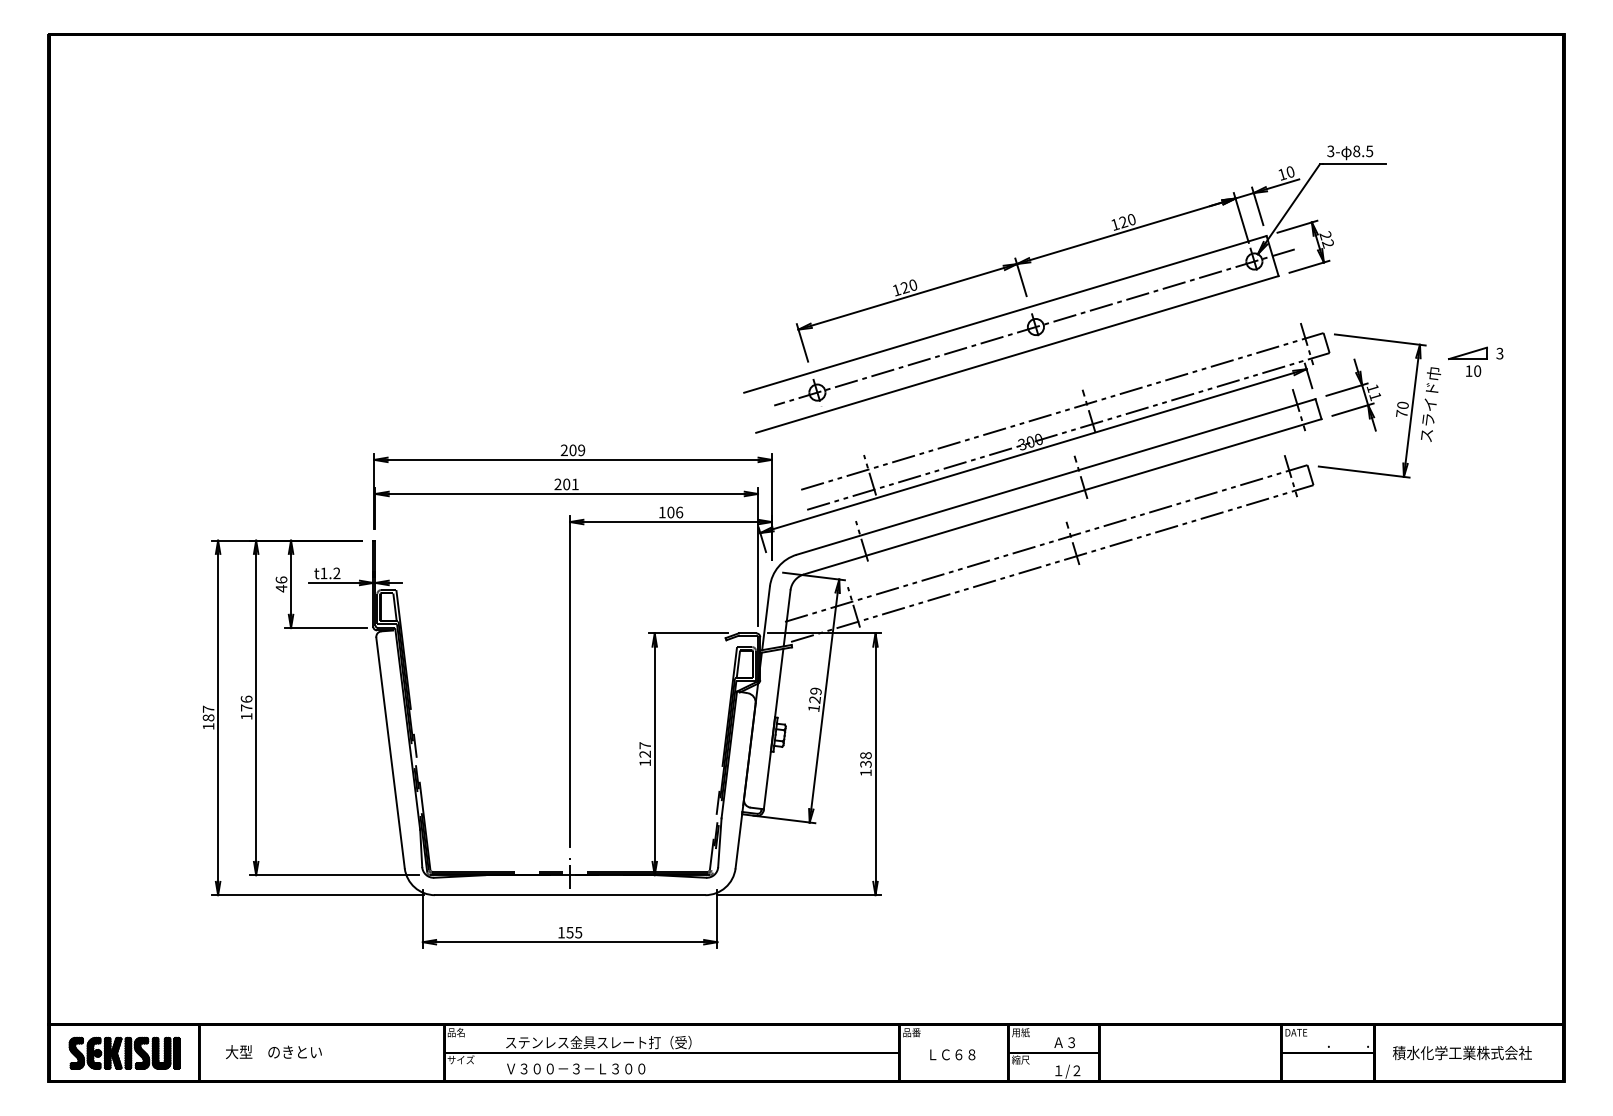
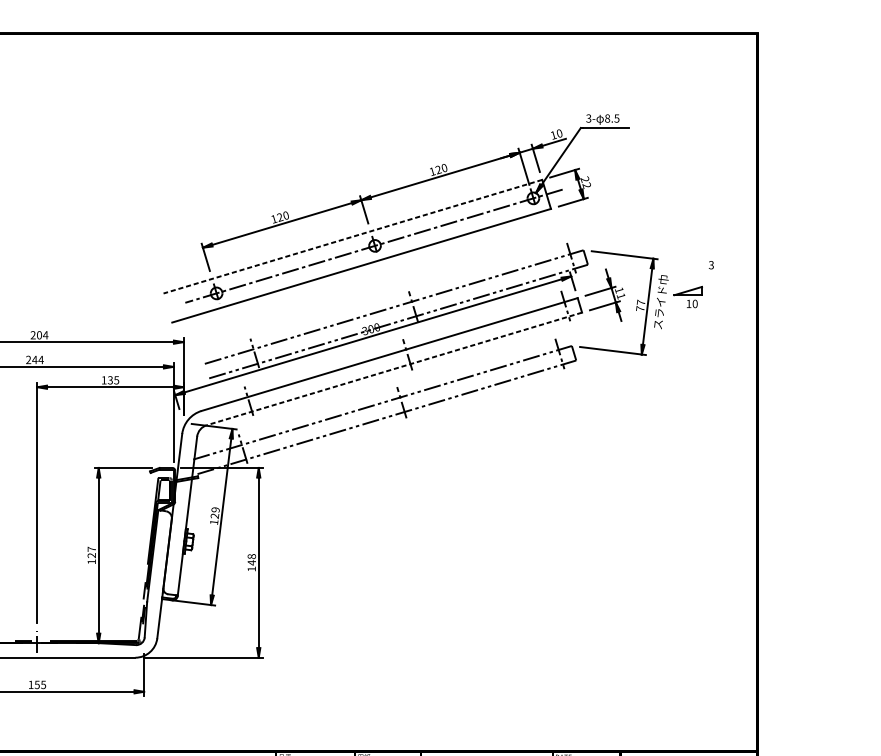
line: (1005, 314) -> (352, 236), solid -> dashed
part: (1467, 361) -> (687, 296), moved
text: (1402, 404) -> (640, 302), 70 -> 77
text: (581, 450) -> (45, 335), 209 -> 204
text: (570, 484) -> (37, 360), 201 -> 244
line: (1062, 496) -> (394, 368), solid -> dashed
text: (675, 512) -> (113, 380), 106 -> 135
text: (865, 764) -> (251, 562), 138 -> 148

